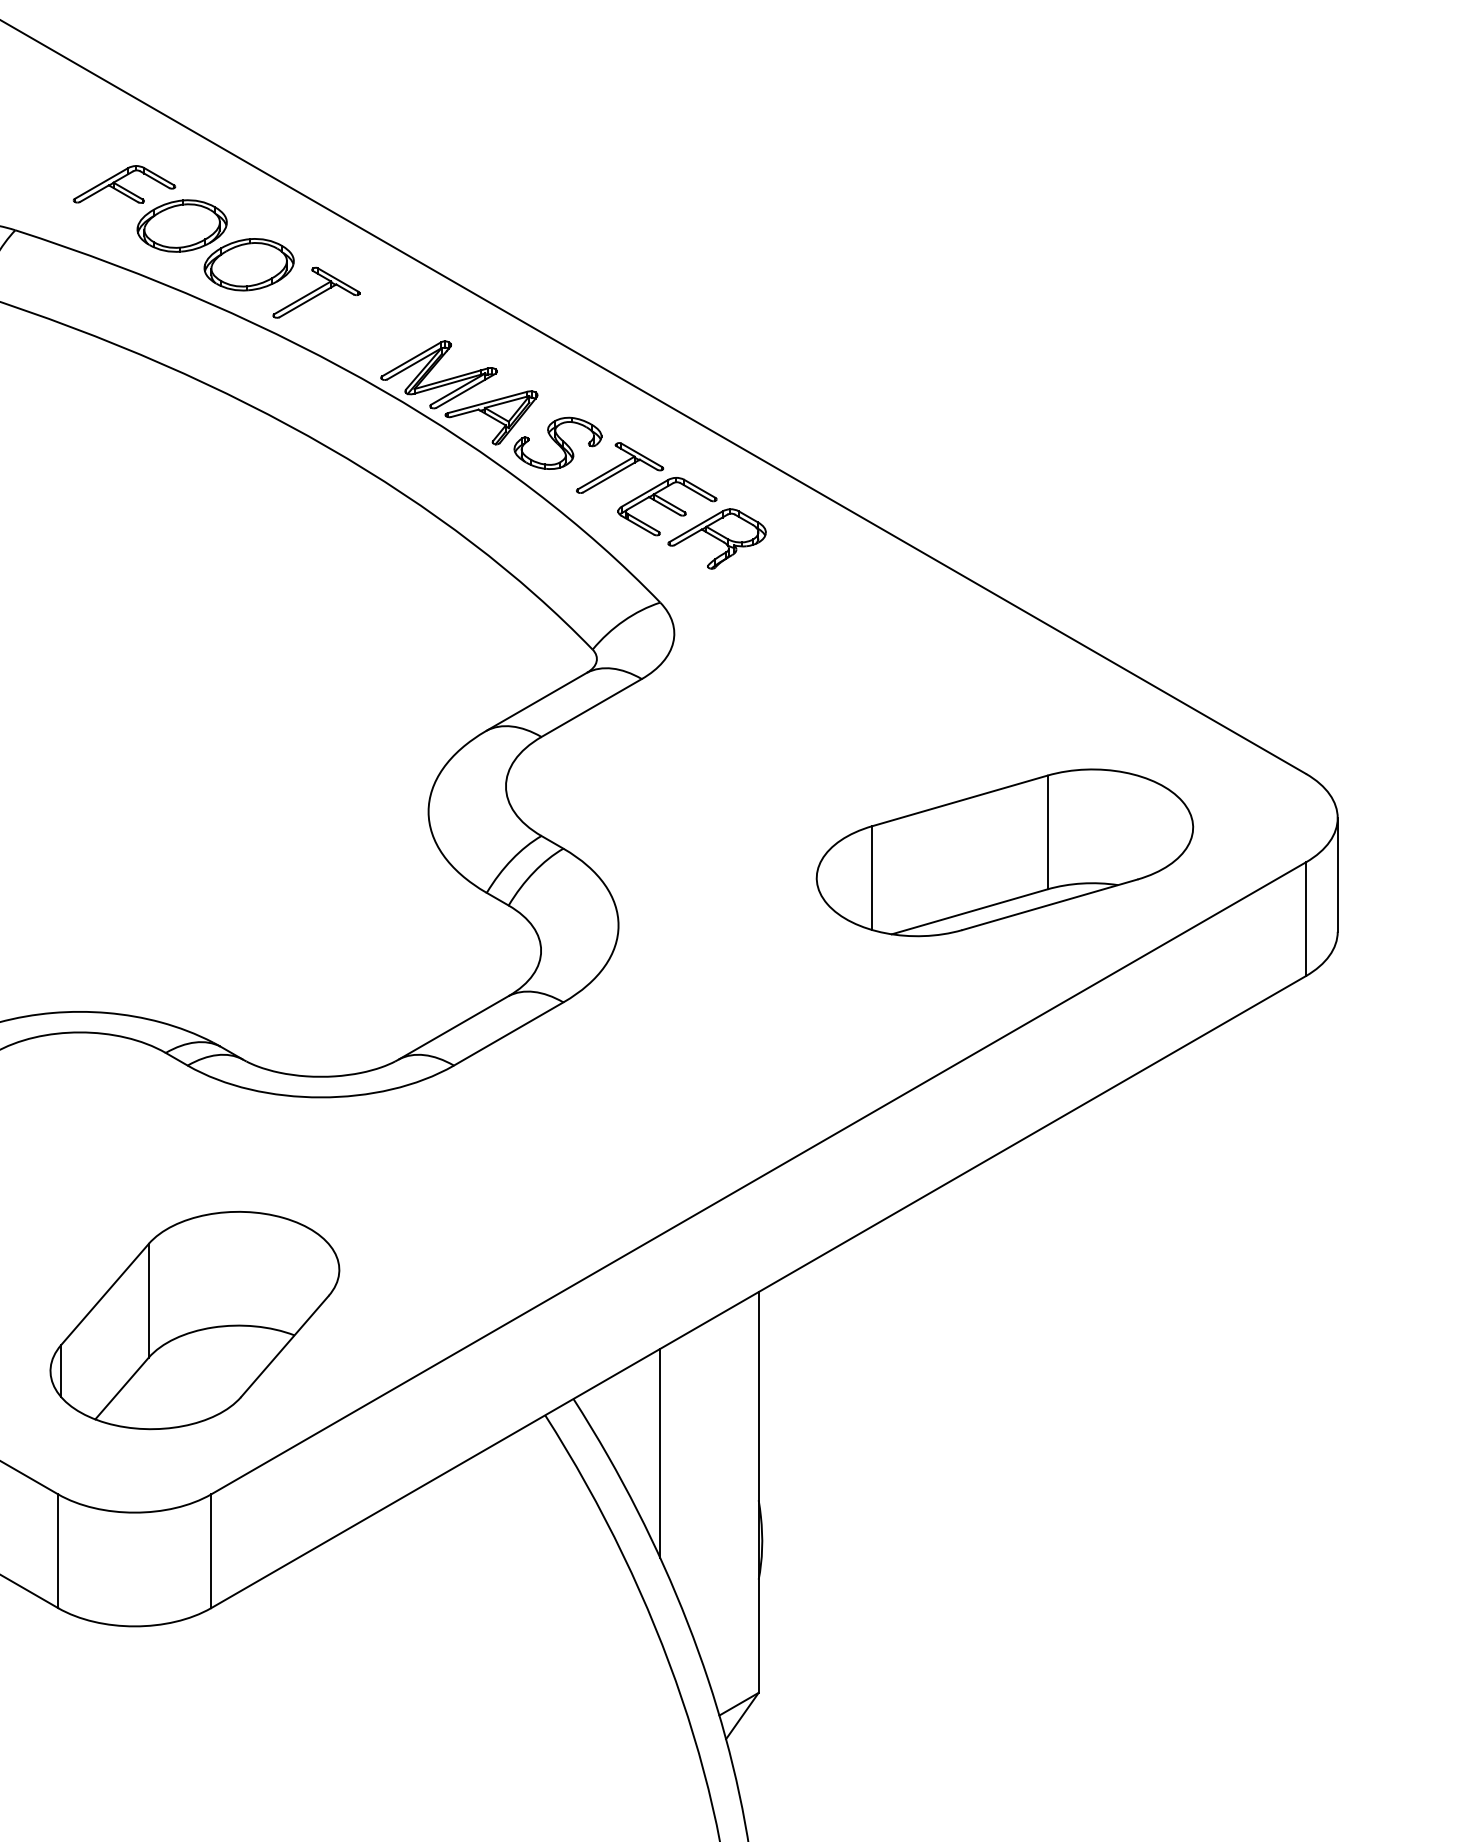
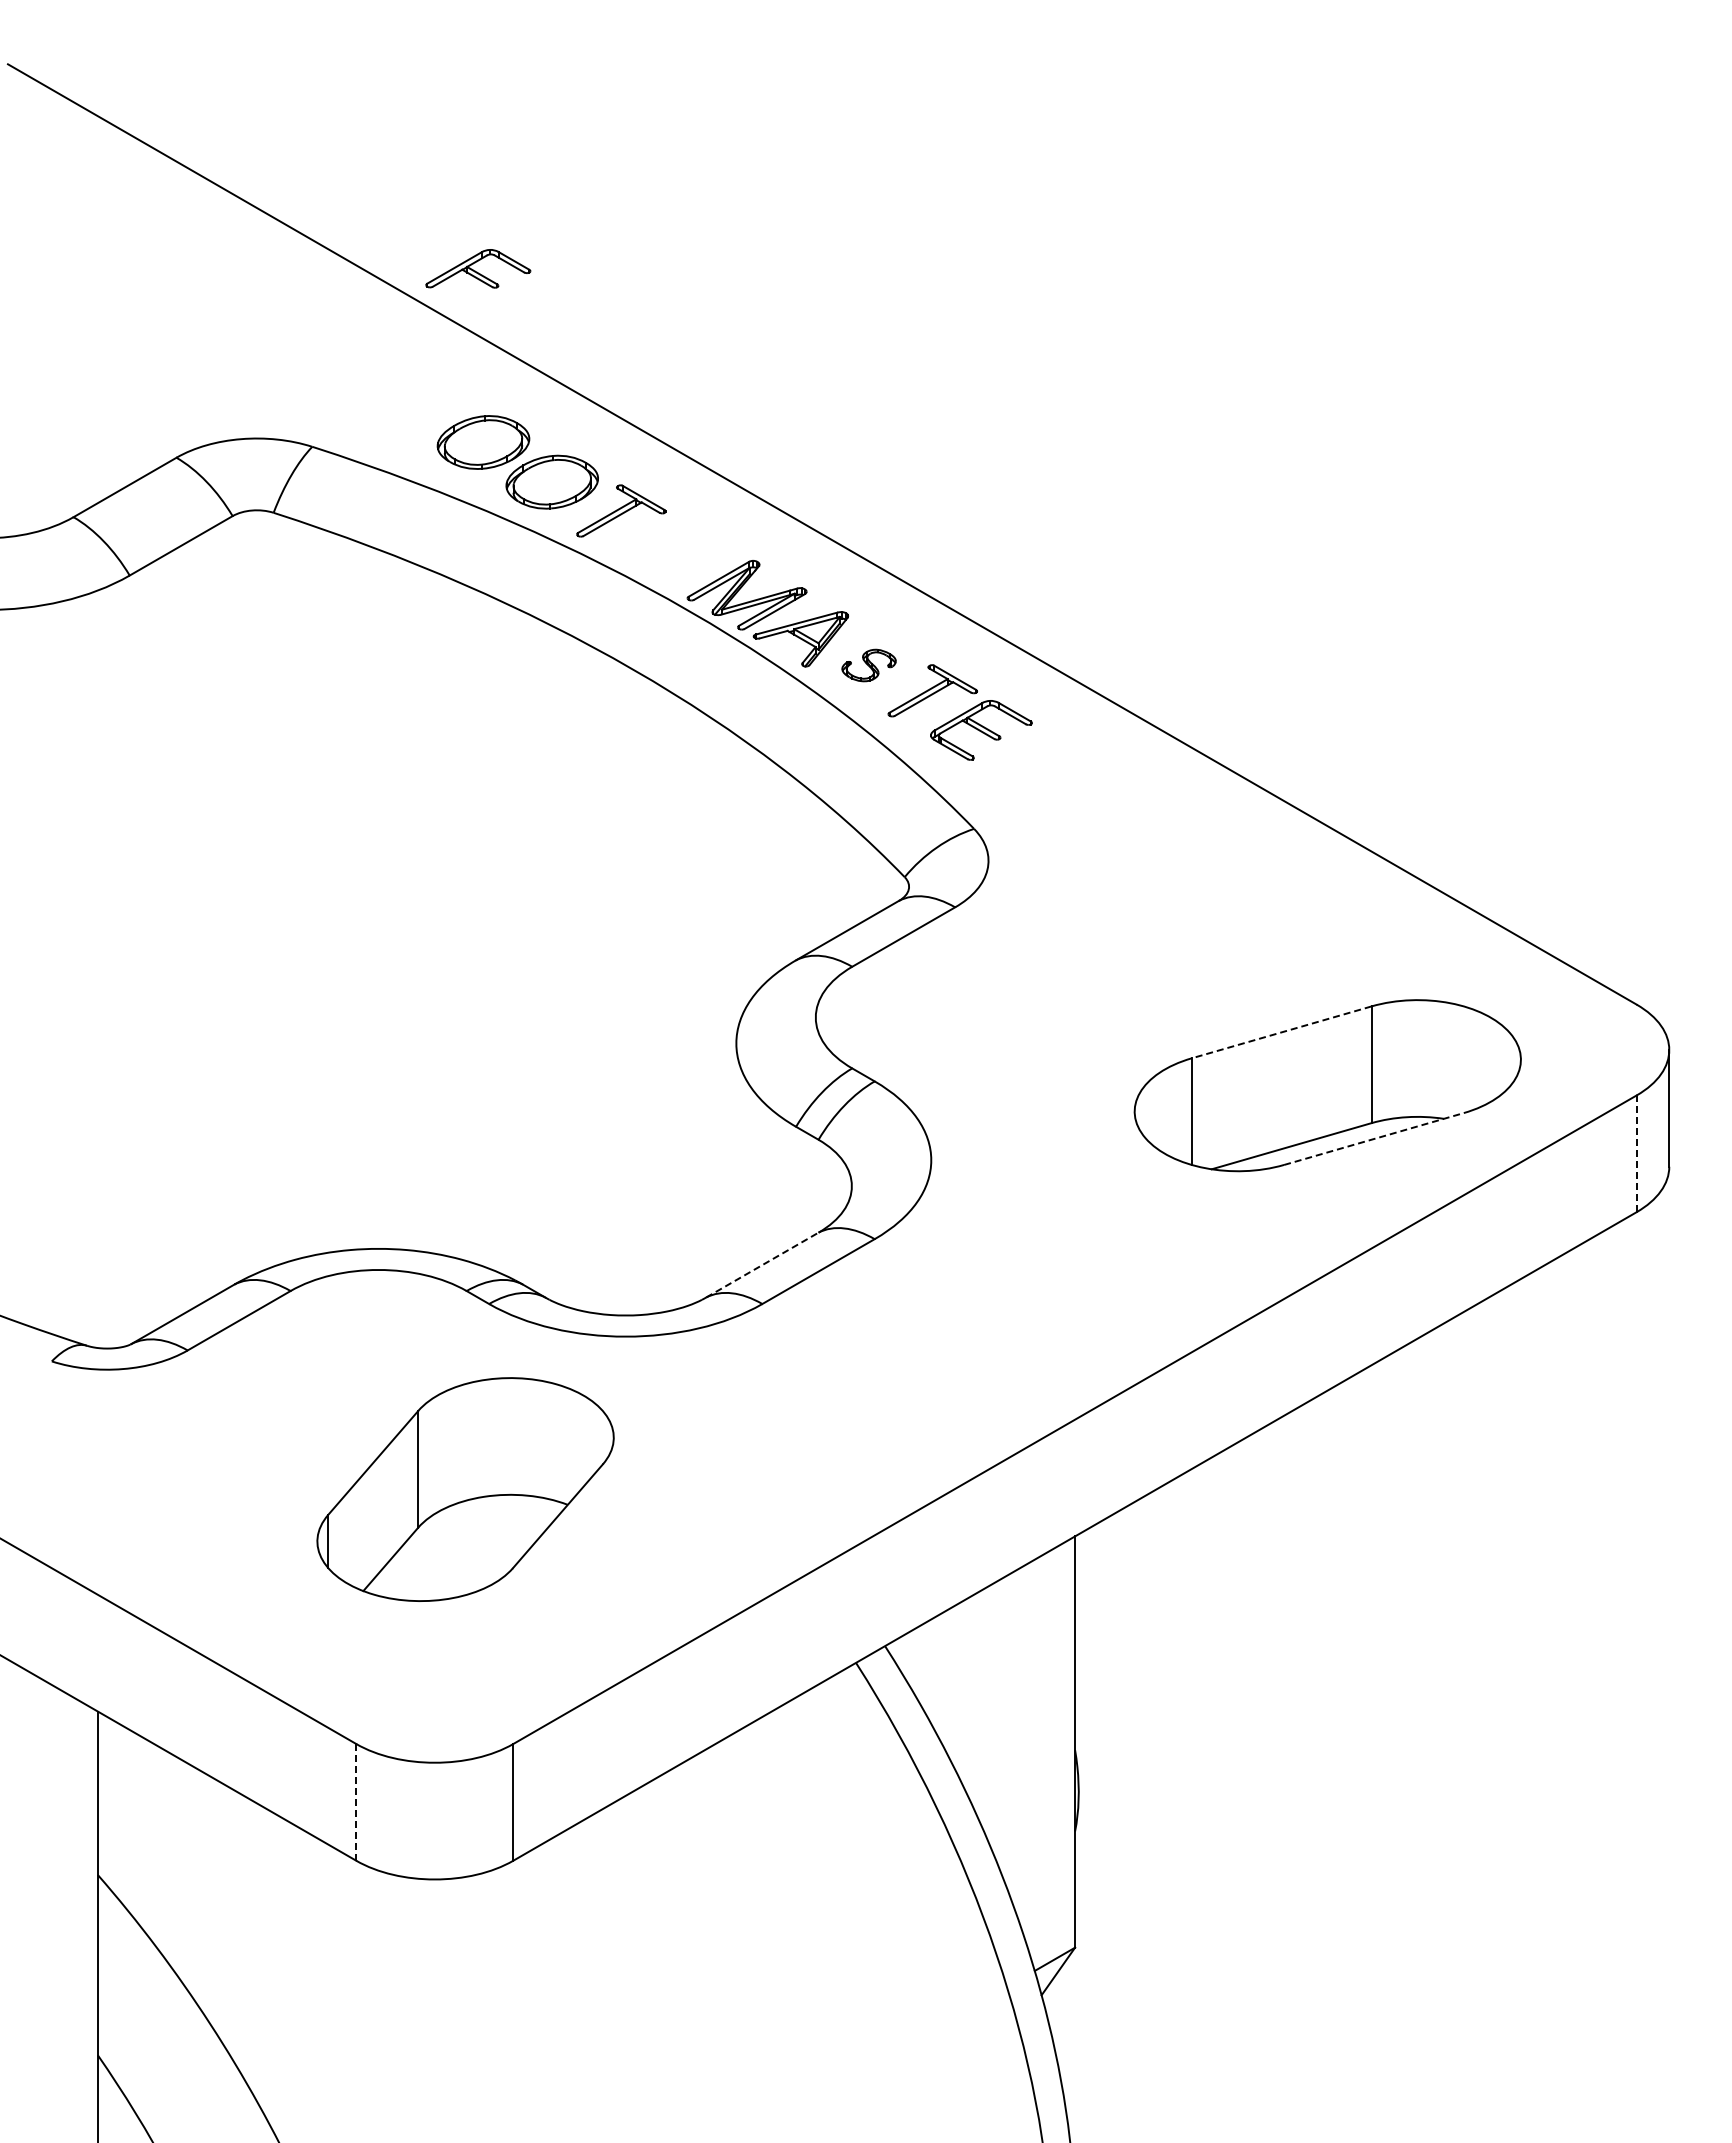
part: (124, 184) -> (478, 268), moved
part: (557, 443) -> (868, 665), size x0.6
part: (717, 538) -> (1032, 763), removed
line: (959, 801) -> (1281, 1032), solid -> dashed
line: (1049, 905) -> (1373, 1139), solid -> dashed
line: (1305, 918) -> (1636, 1153), solid -> dashed
line: (454, 1028) -> (762, 1265), solid -> dashed
part: (194, 1320) -> (465, 1489), moved
line: (659, 1452) -> (973, 1701), removed
line: (58, 1550) -> (356, 1801), solid -> dashed

